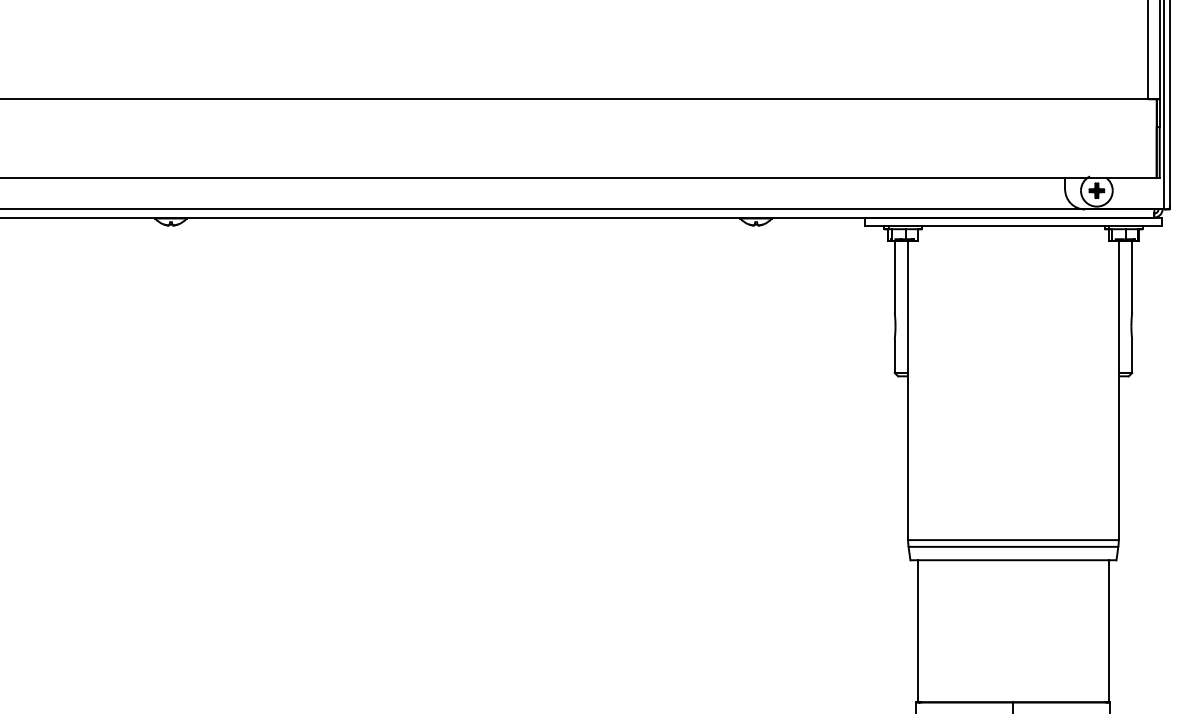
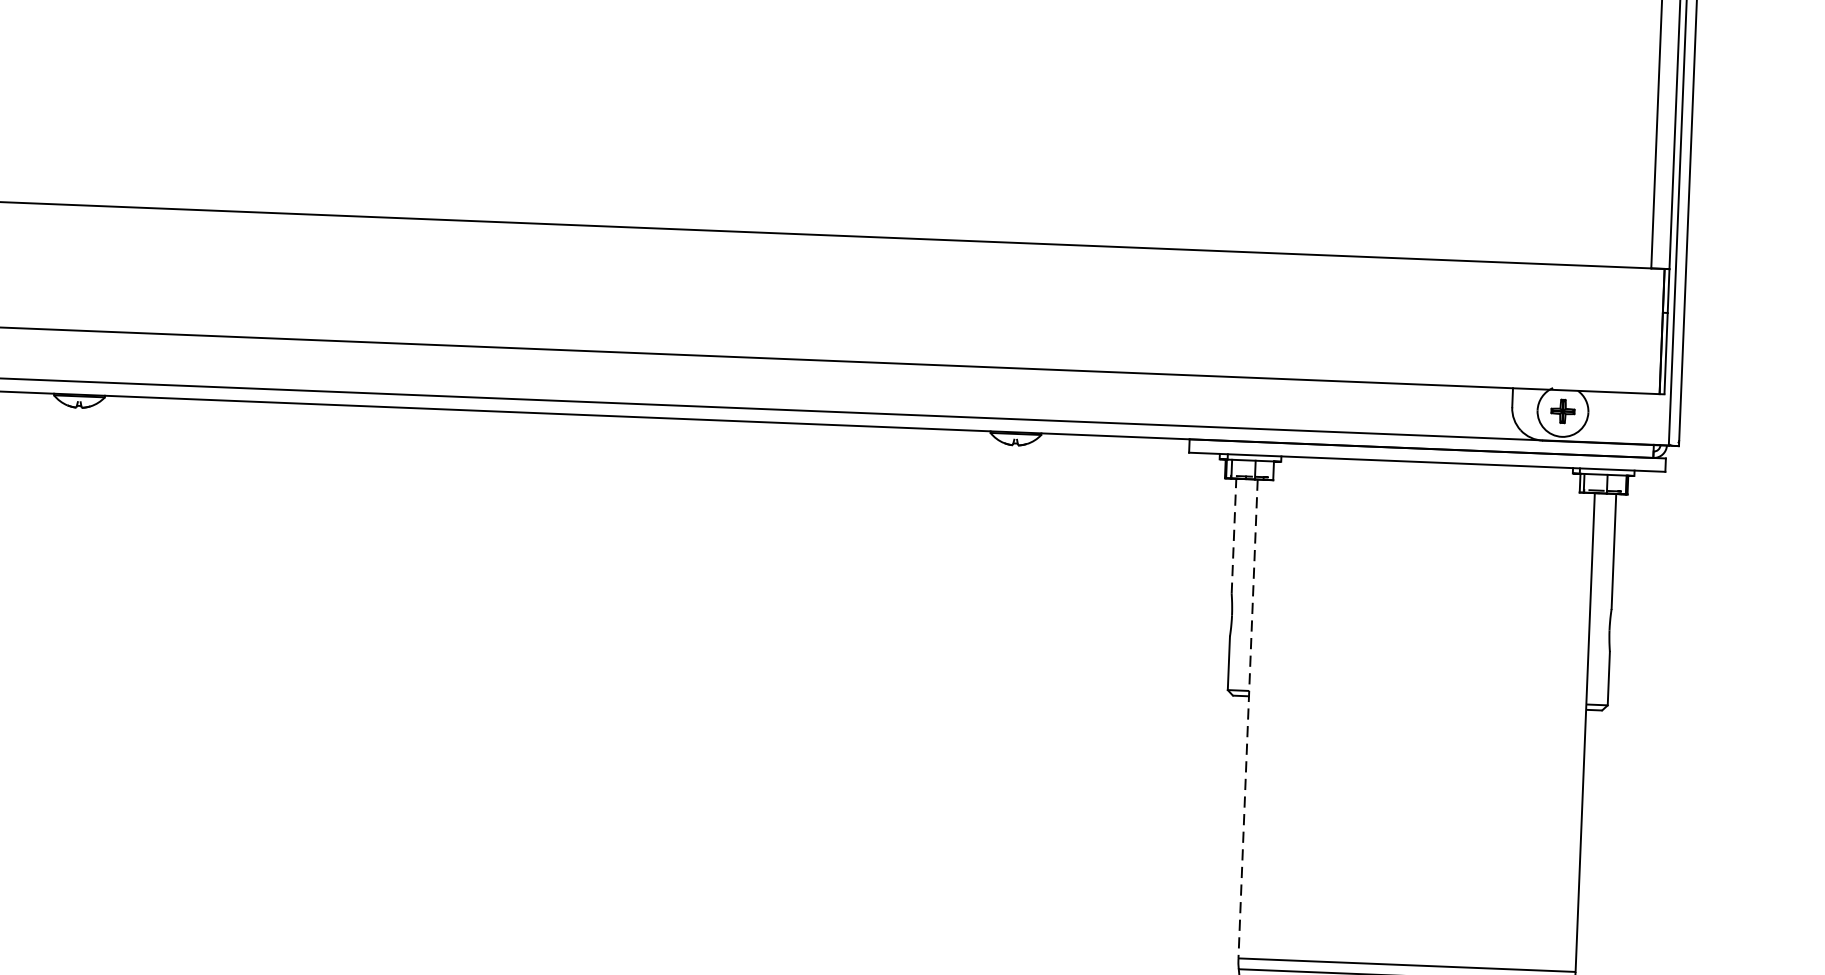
line: (894, 276) -> (1233, 535), solid -> dashed
line: (908, 390) -> (1248, 718), solid -> dashed

